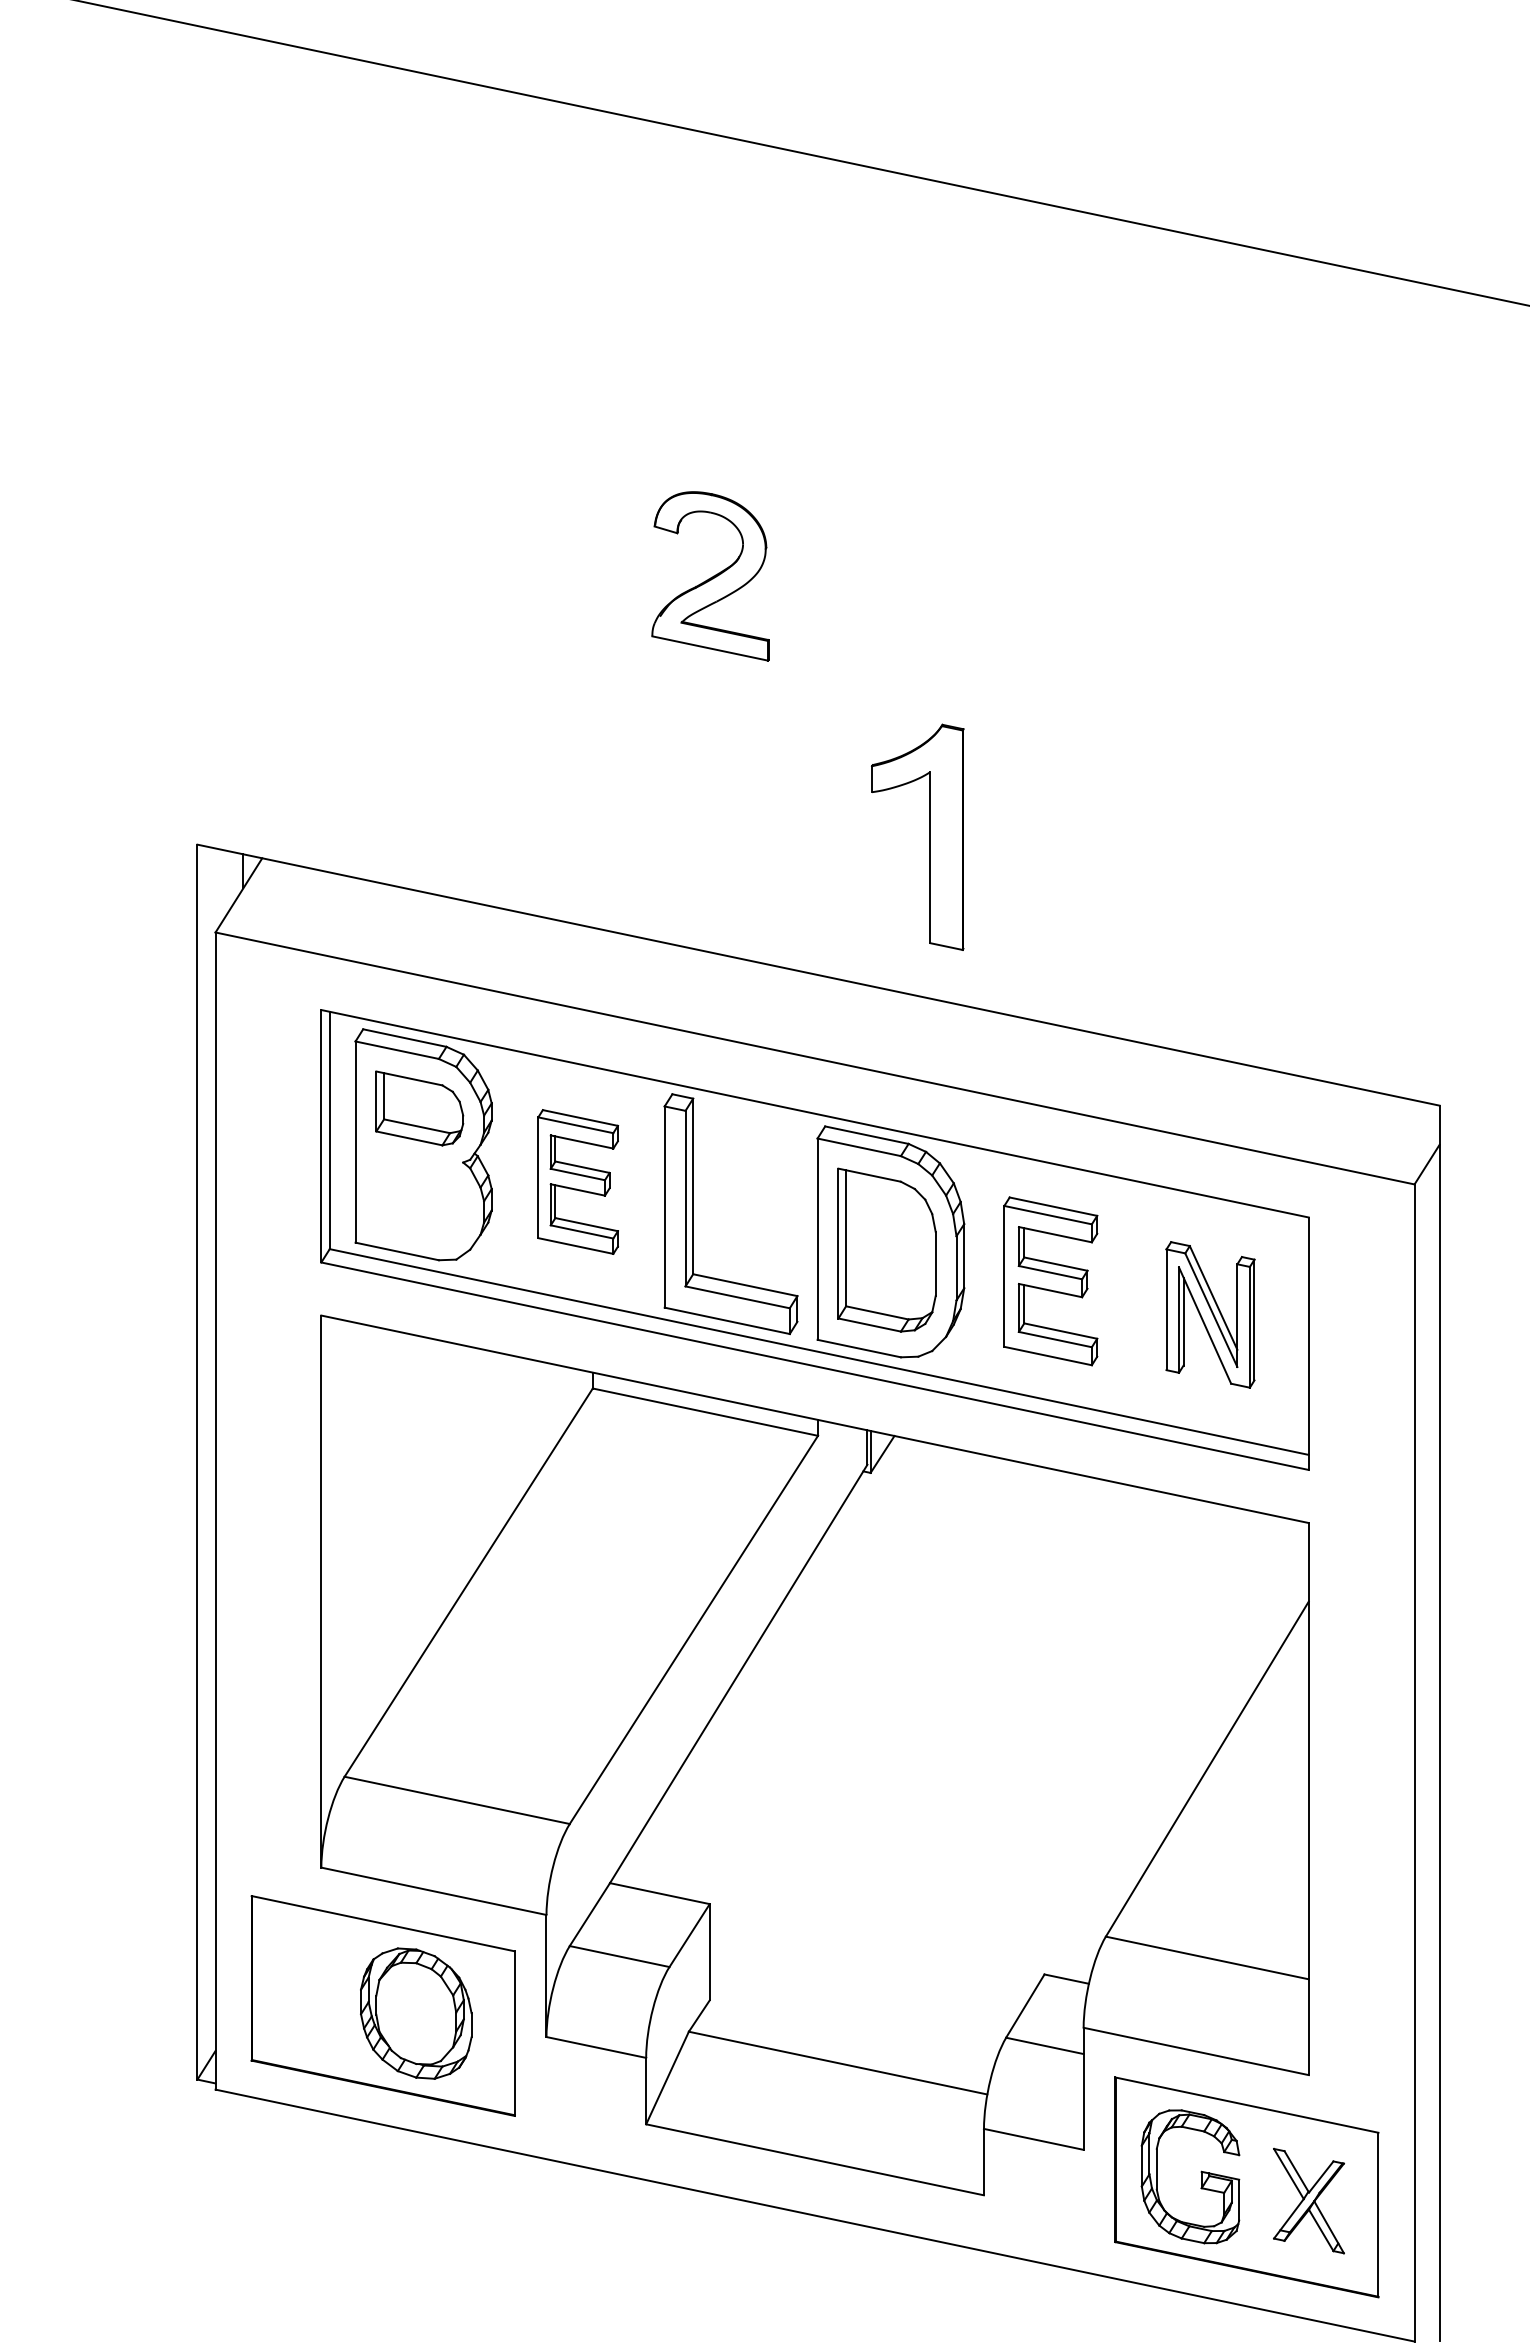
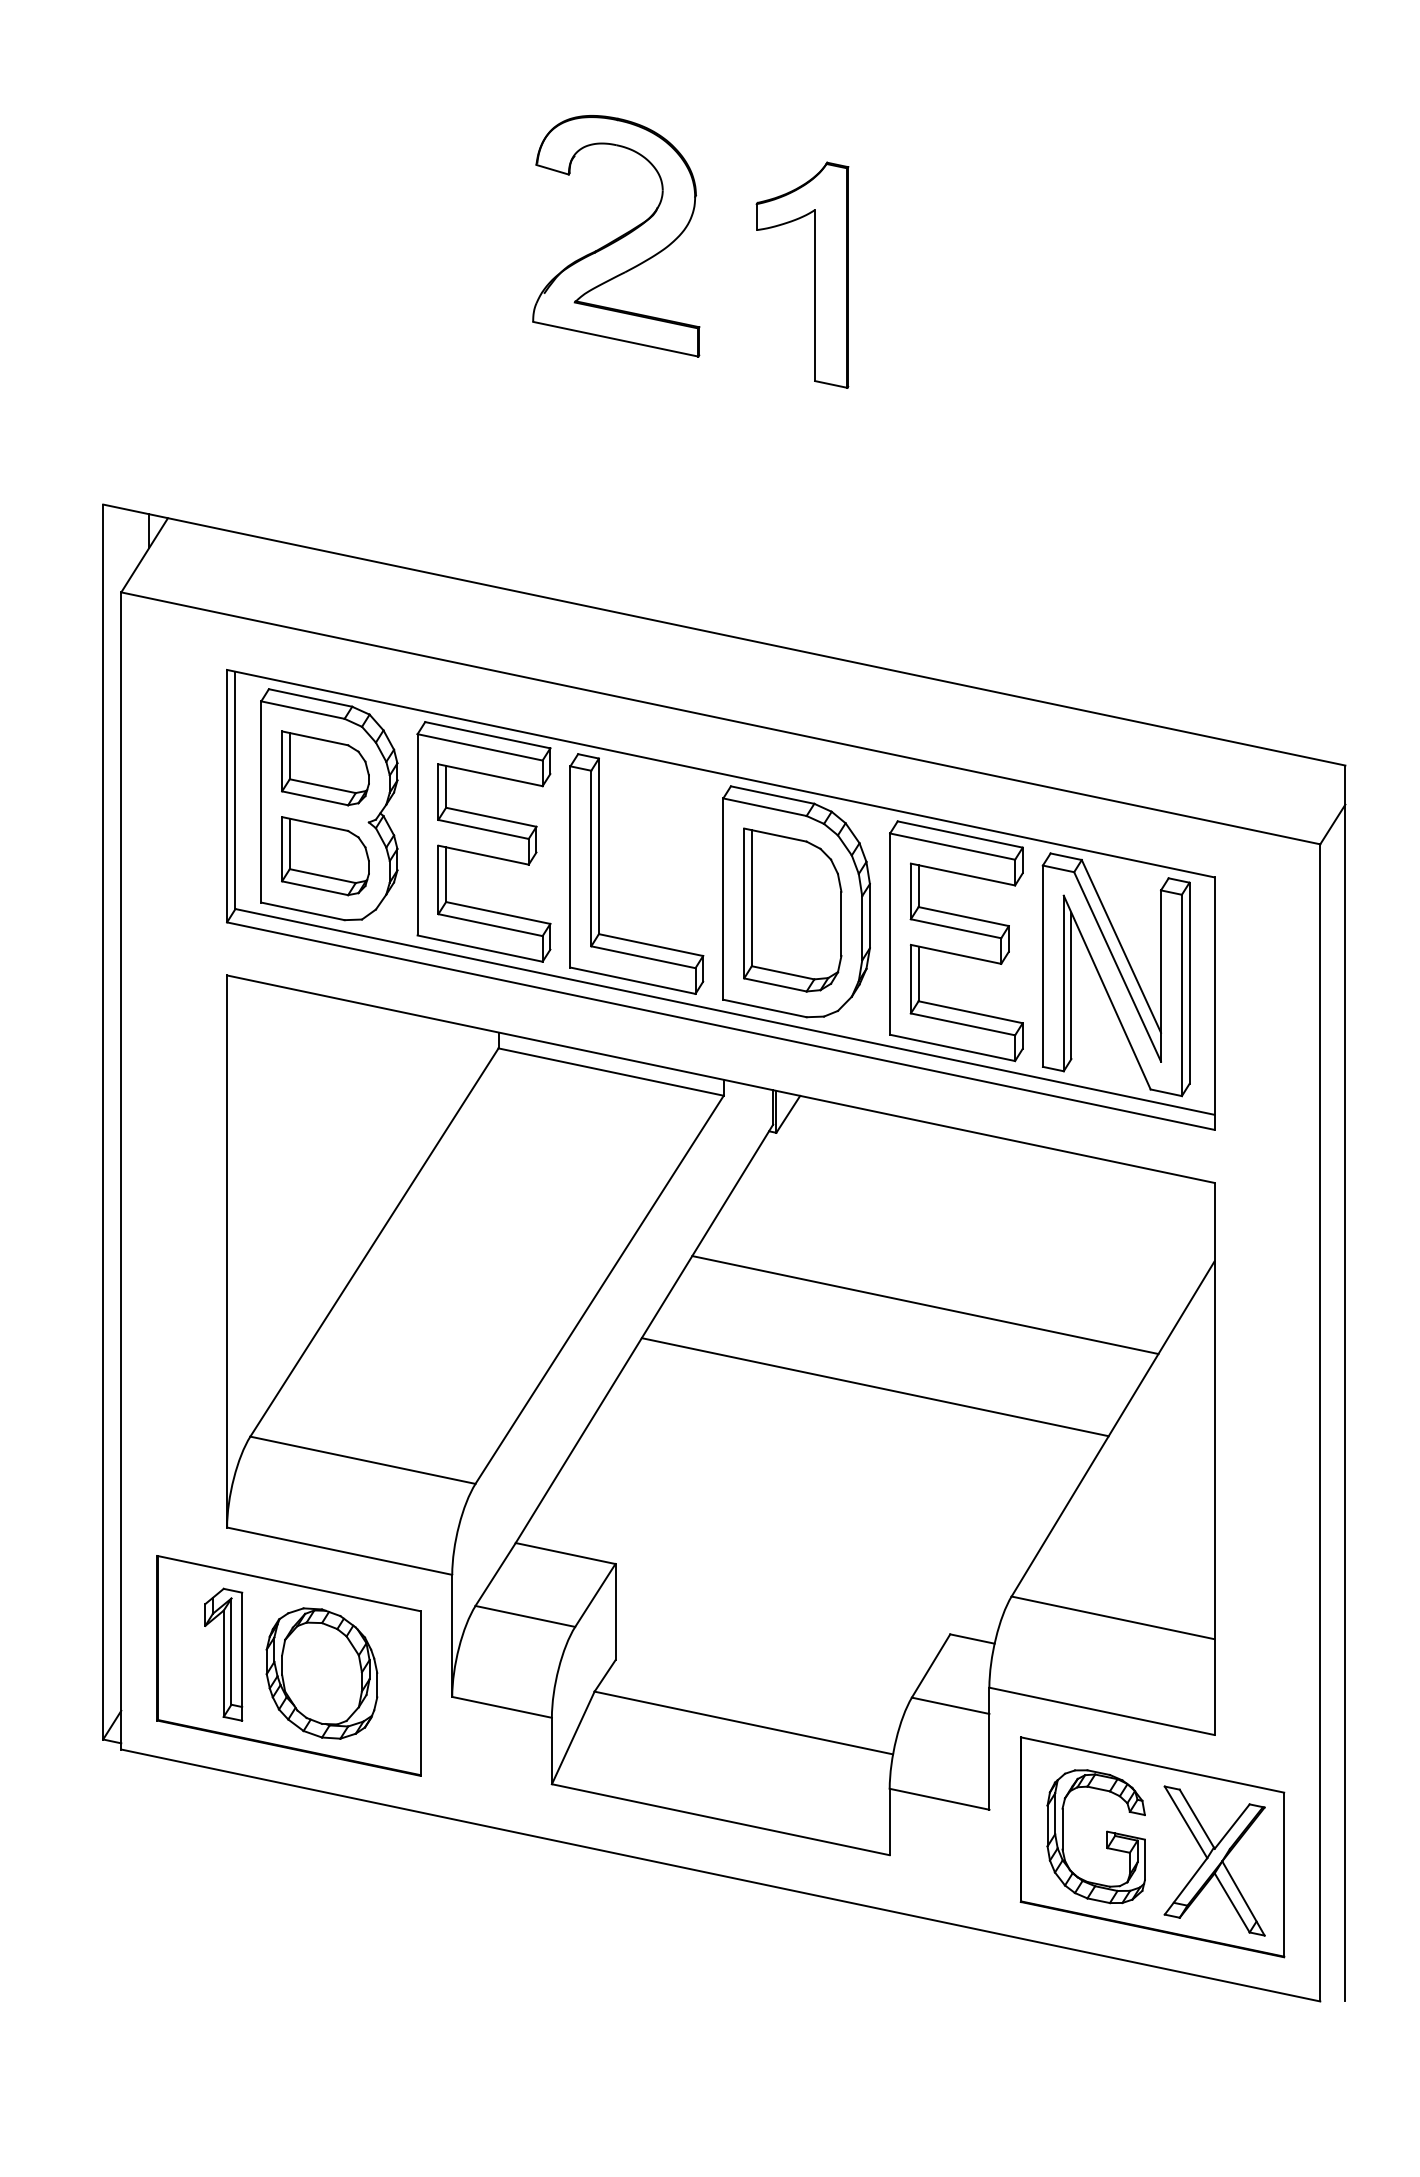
part: (710, 576) -> (616, 236), size x1.43
part: (929, 836) -> (814, 274), moved
part: (577, 1181) -> (483, 841), size x1.67
part: (419, 1196) -> (325, 856), added
part: (1050, 1281) -> (956, 941), size x1.43
part: (1210, 1314) -> (1116, 974), size x1.67
line: (1019, 1645) -> (925, 1305), added
line: (969, 1727) -> (875, 1387), added
part: (317, 1994) -> (223, 1654), added
part: (1308, 2200) -> (1214, 1860), size x1.43

